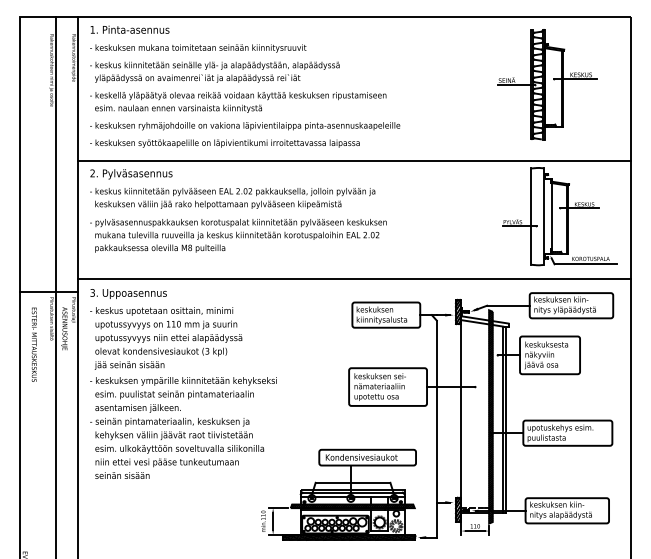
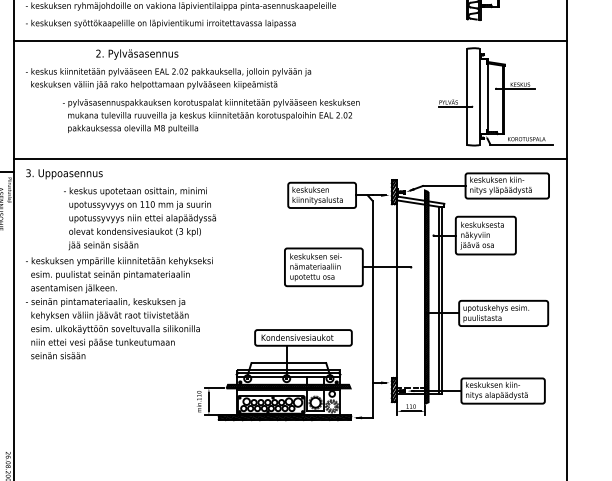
text: (131, 174) -> (137, 54), moved
text: (238, 235) -> (211, 115), moved
text: (166, 338) -> (140, 218), moved

